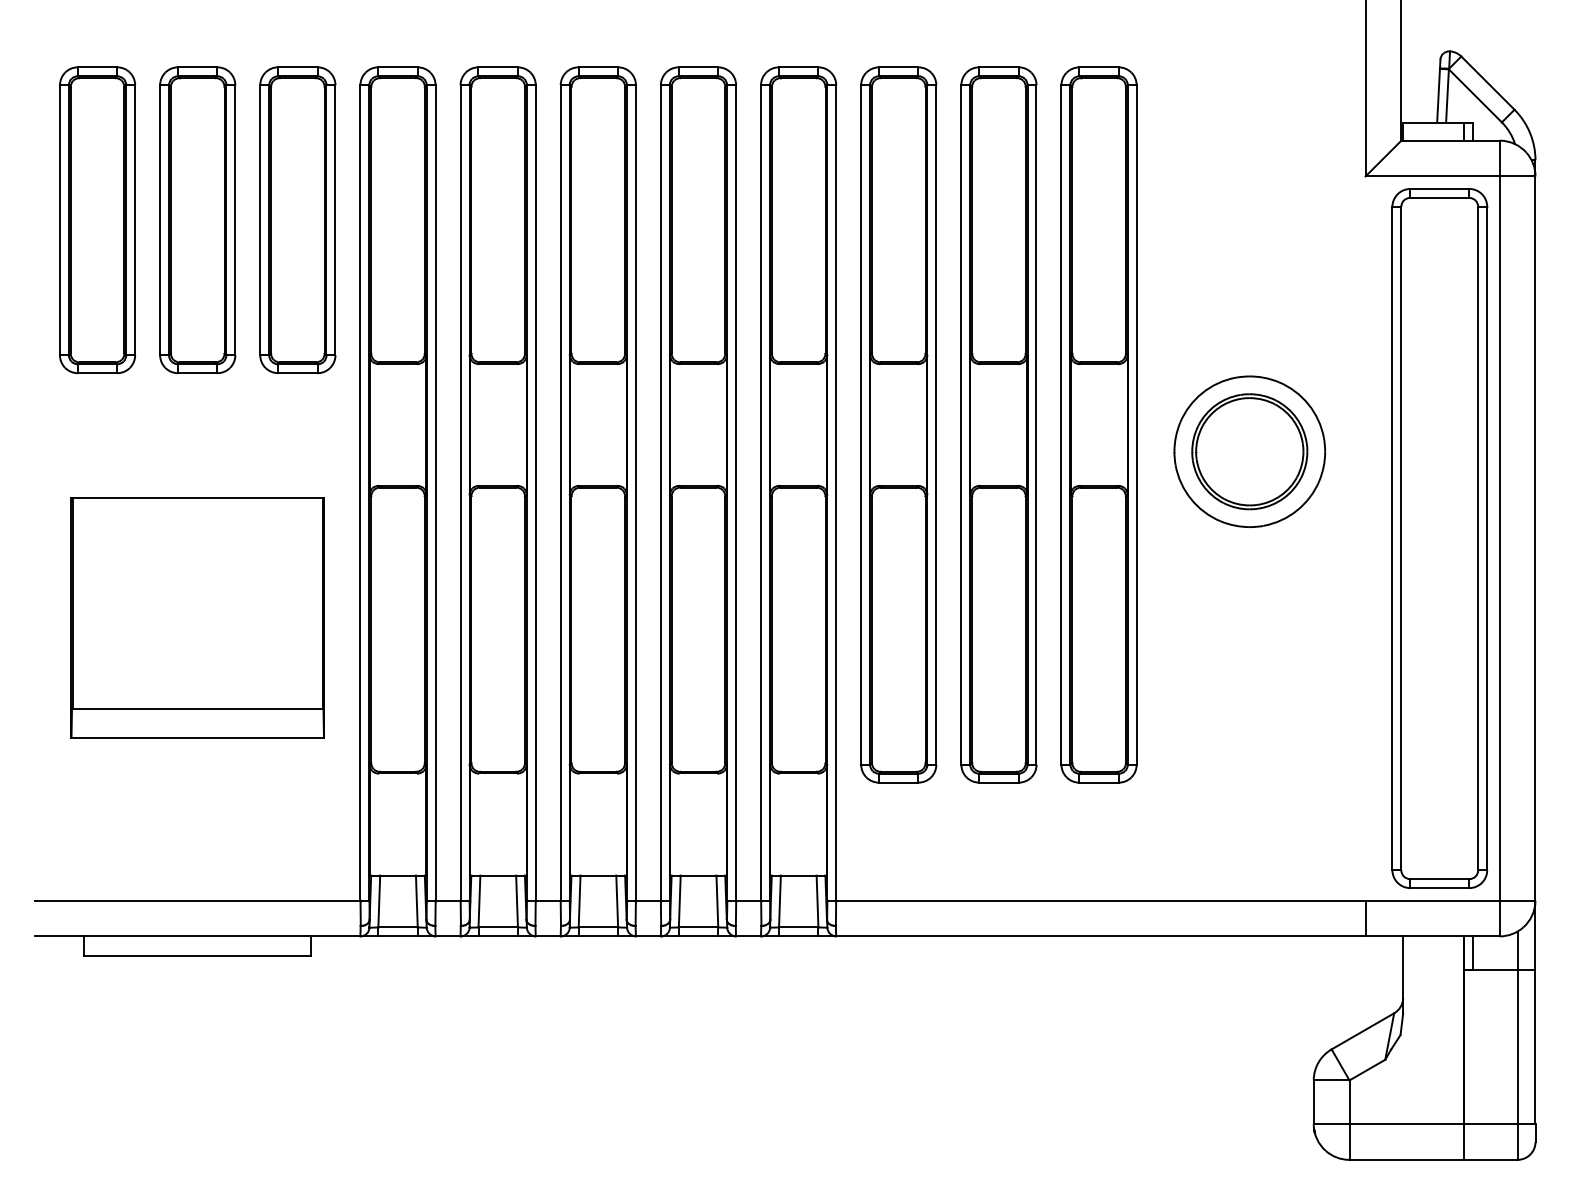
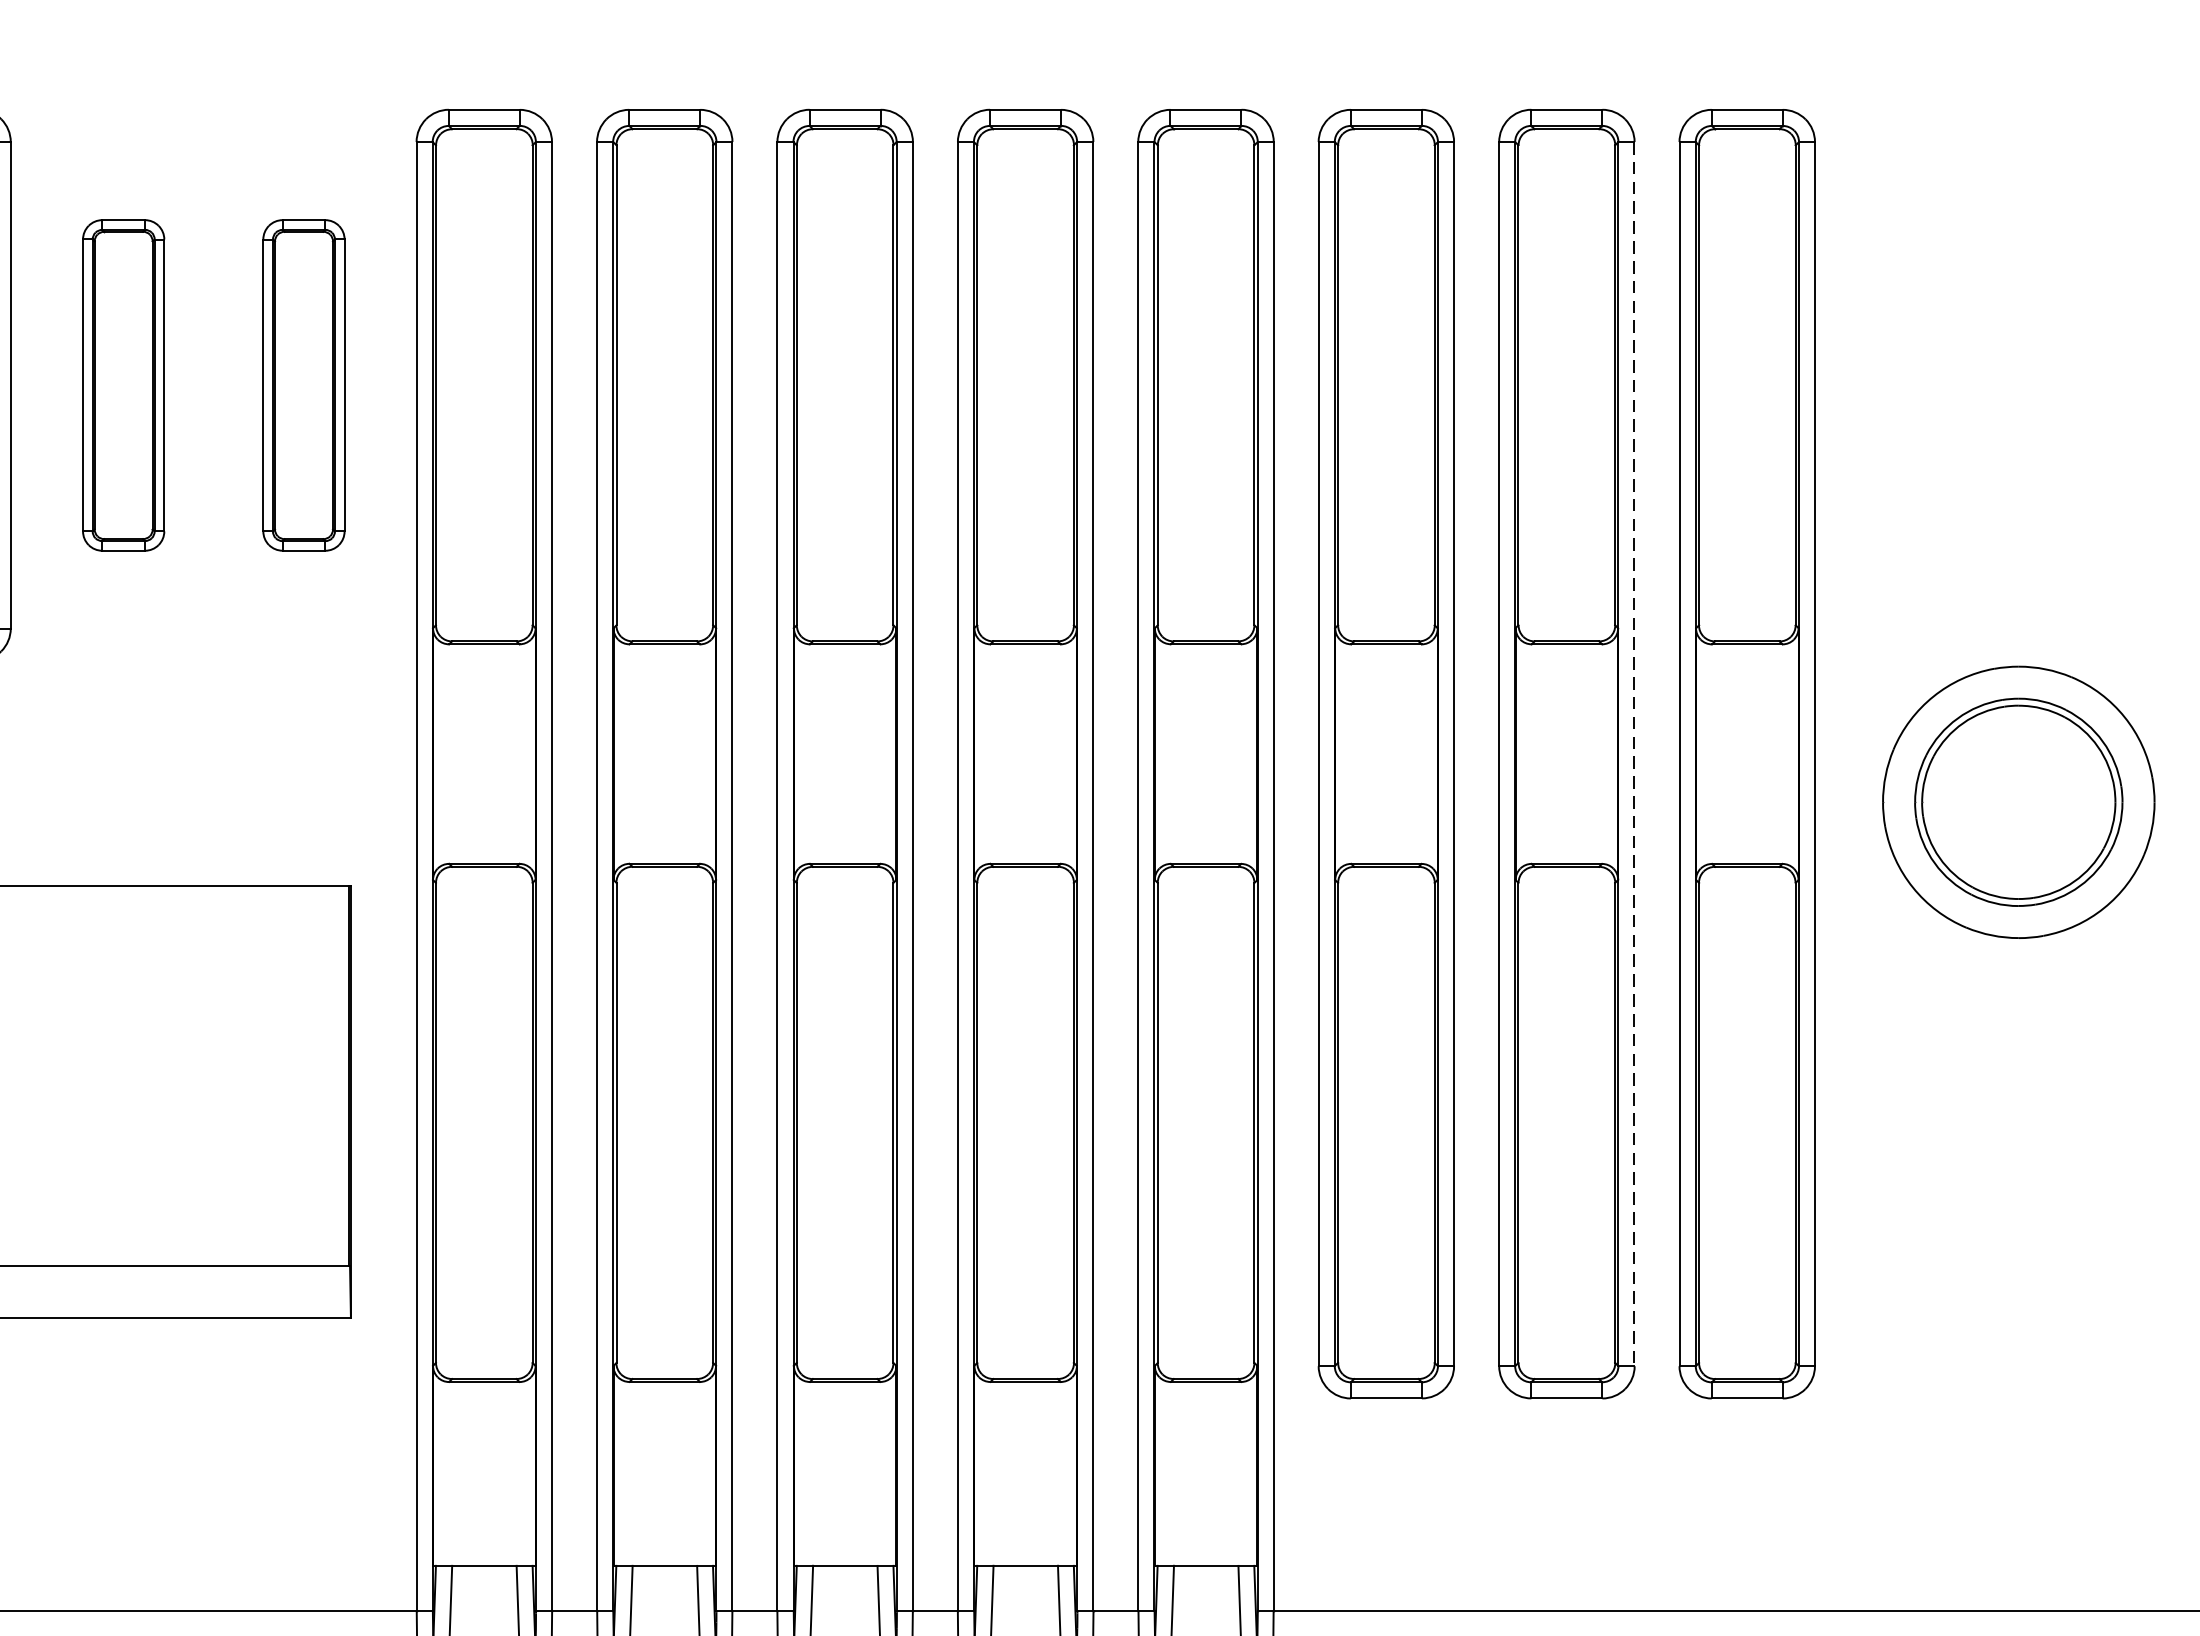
part: (197, 220) -> (123, 385), size x0.6
part: (297, 220) -> (303, 385), size x0.6
line: (1036, 424) -> (1634, 753), solid -> dashed

